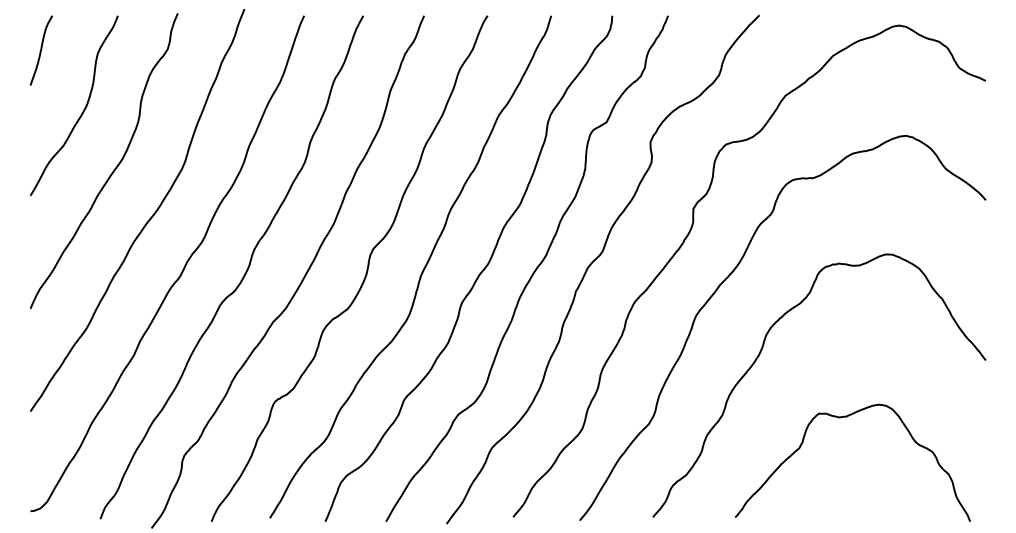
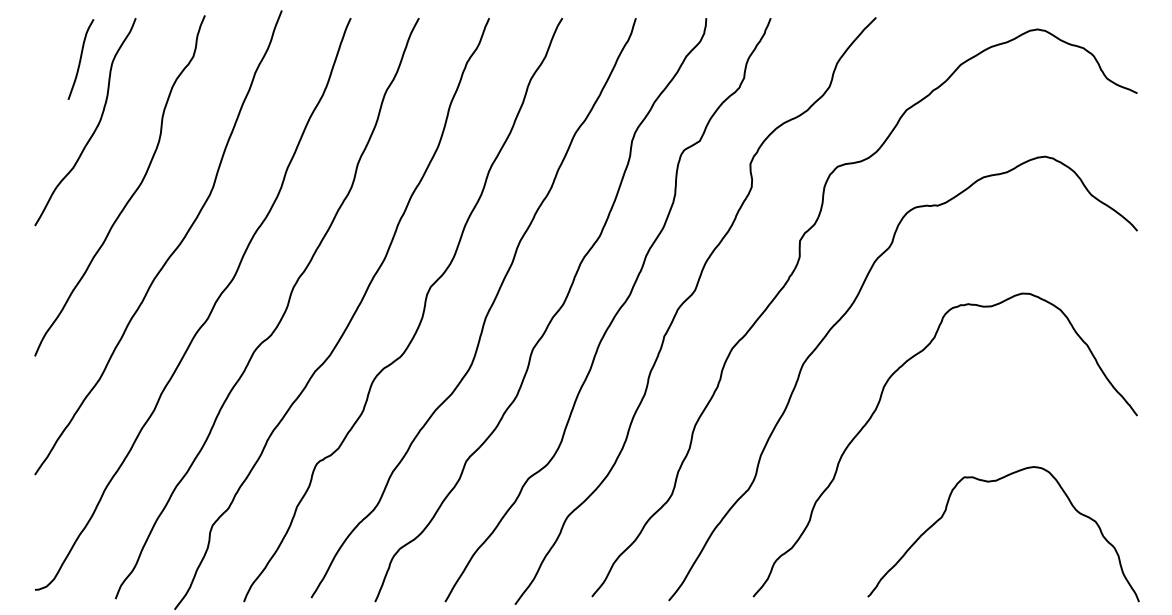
curve: (40, 50) -> (79, 59), moved
curve: (846, 417) -> (996, 481), moved

